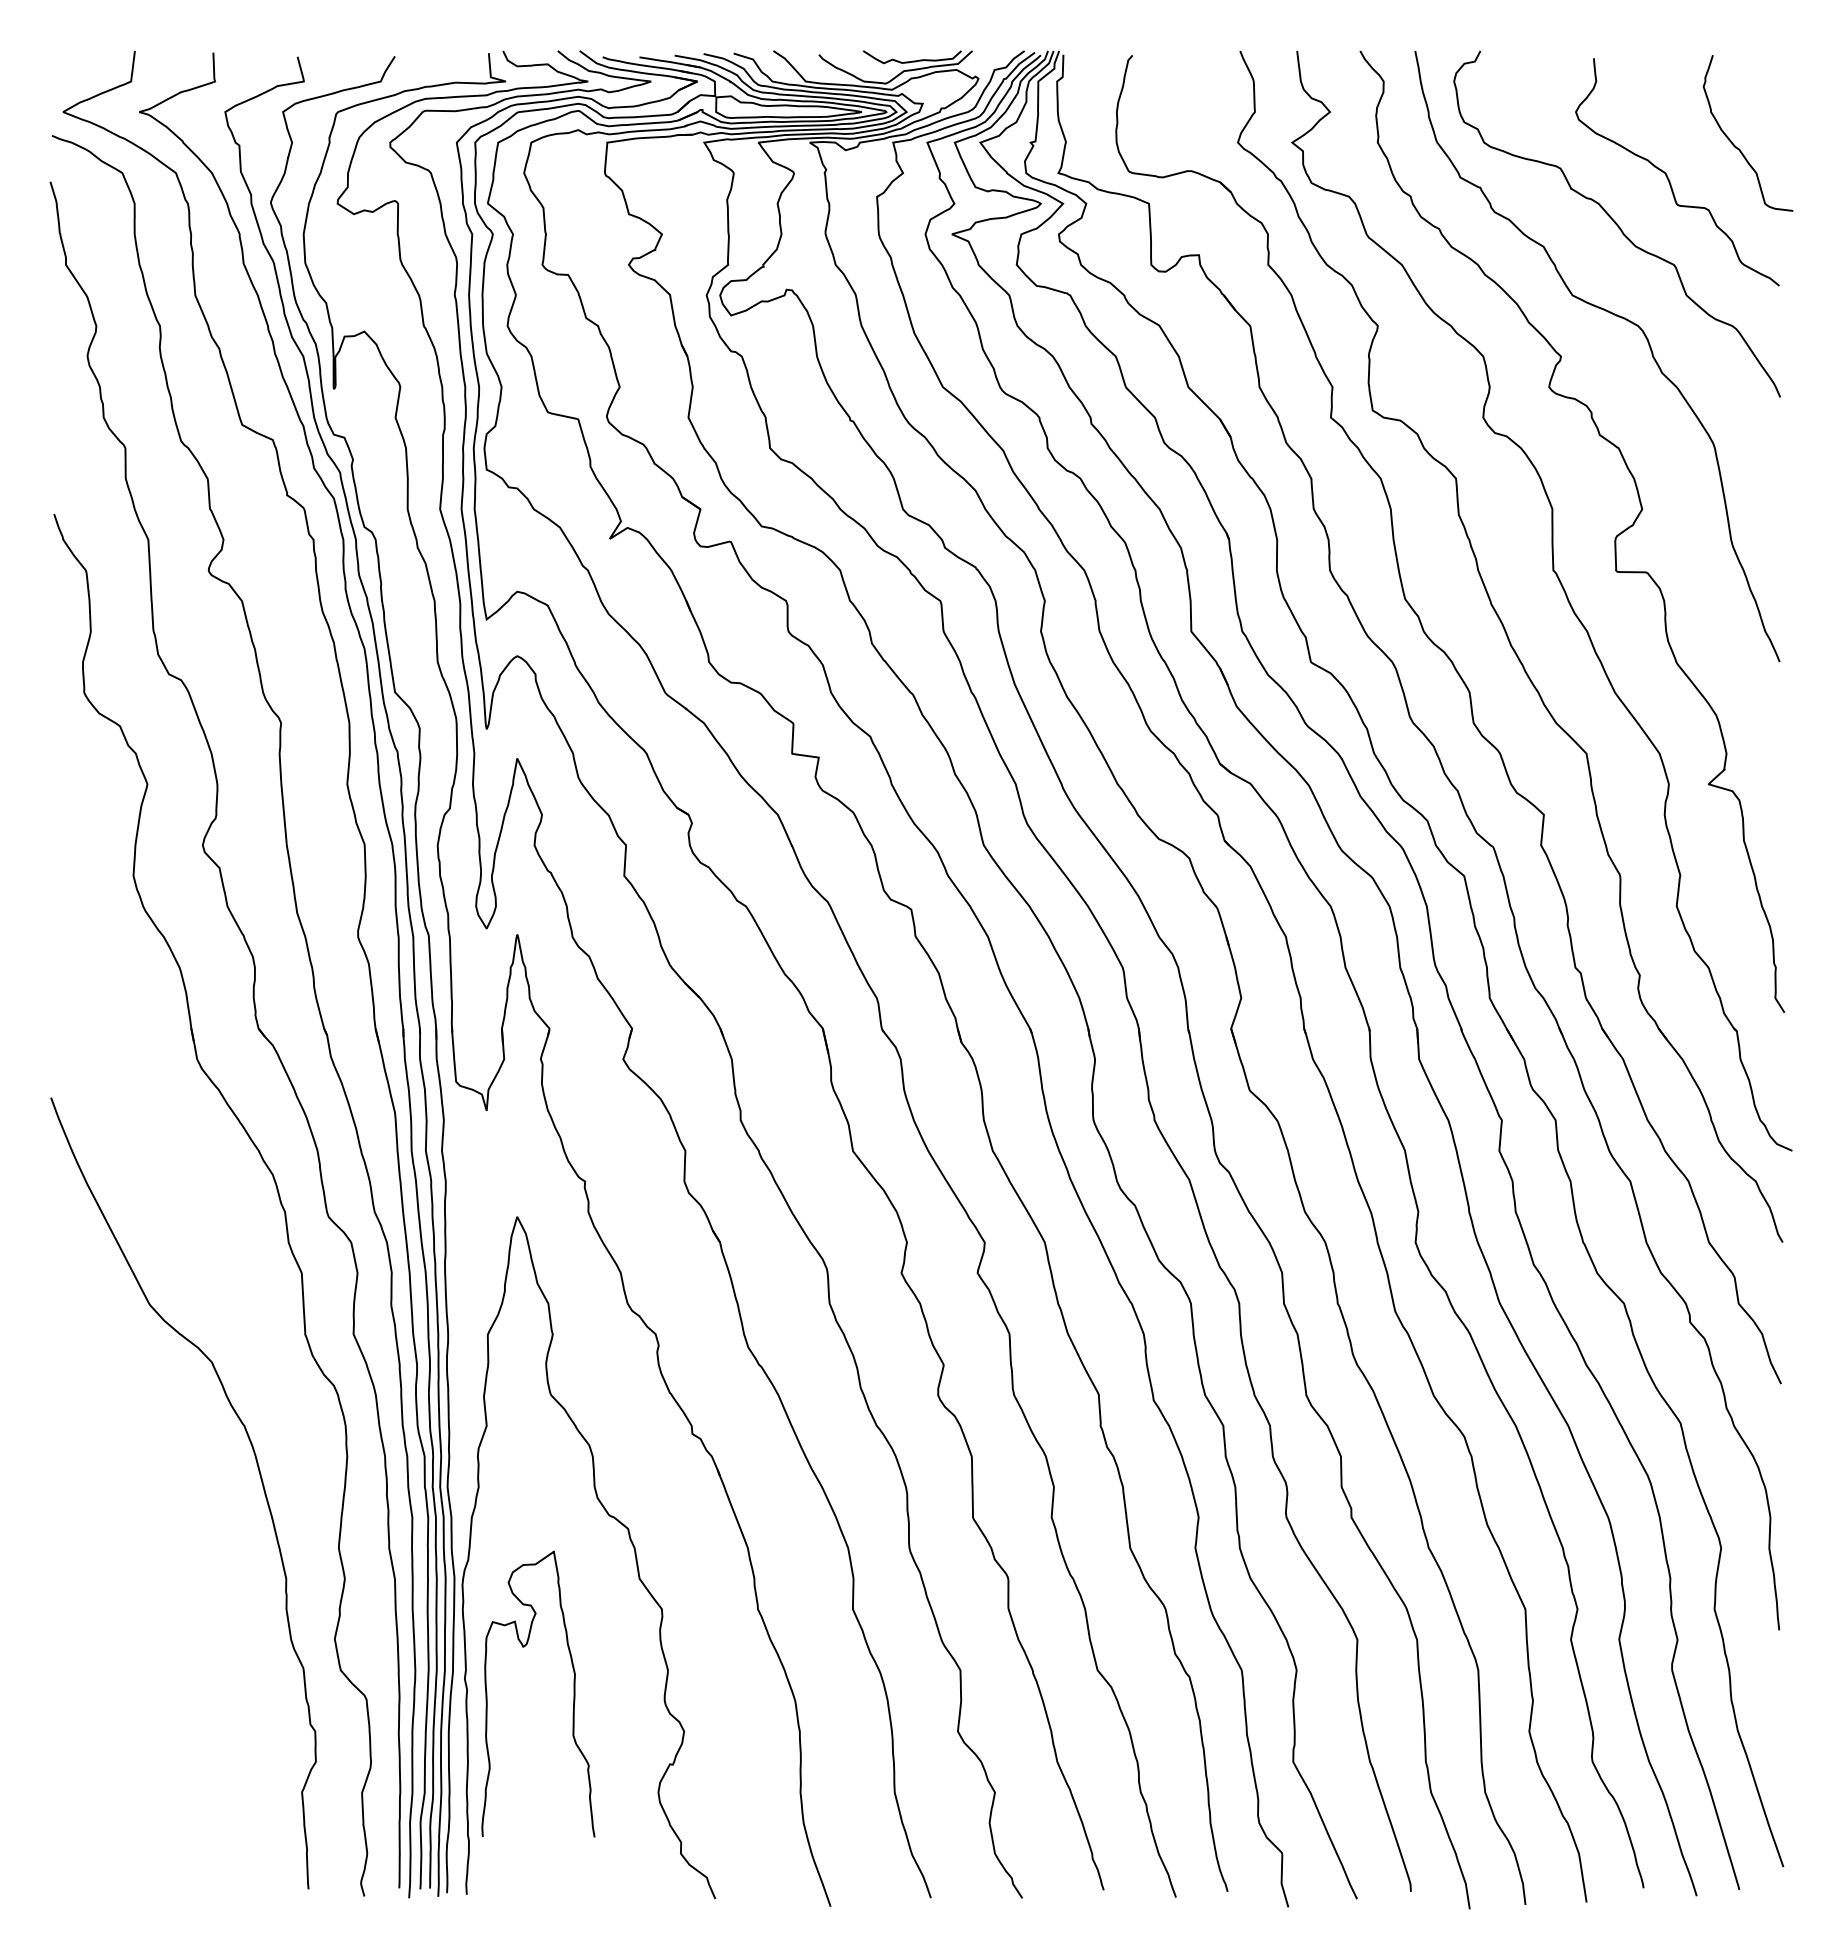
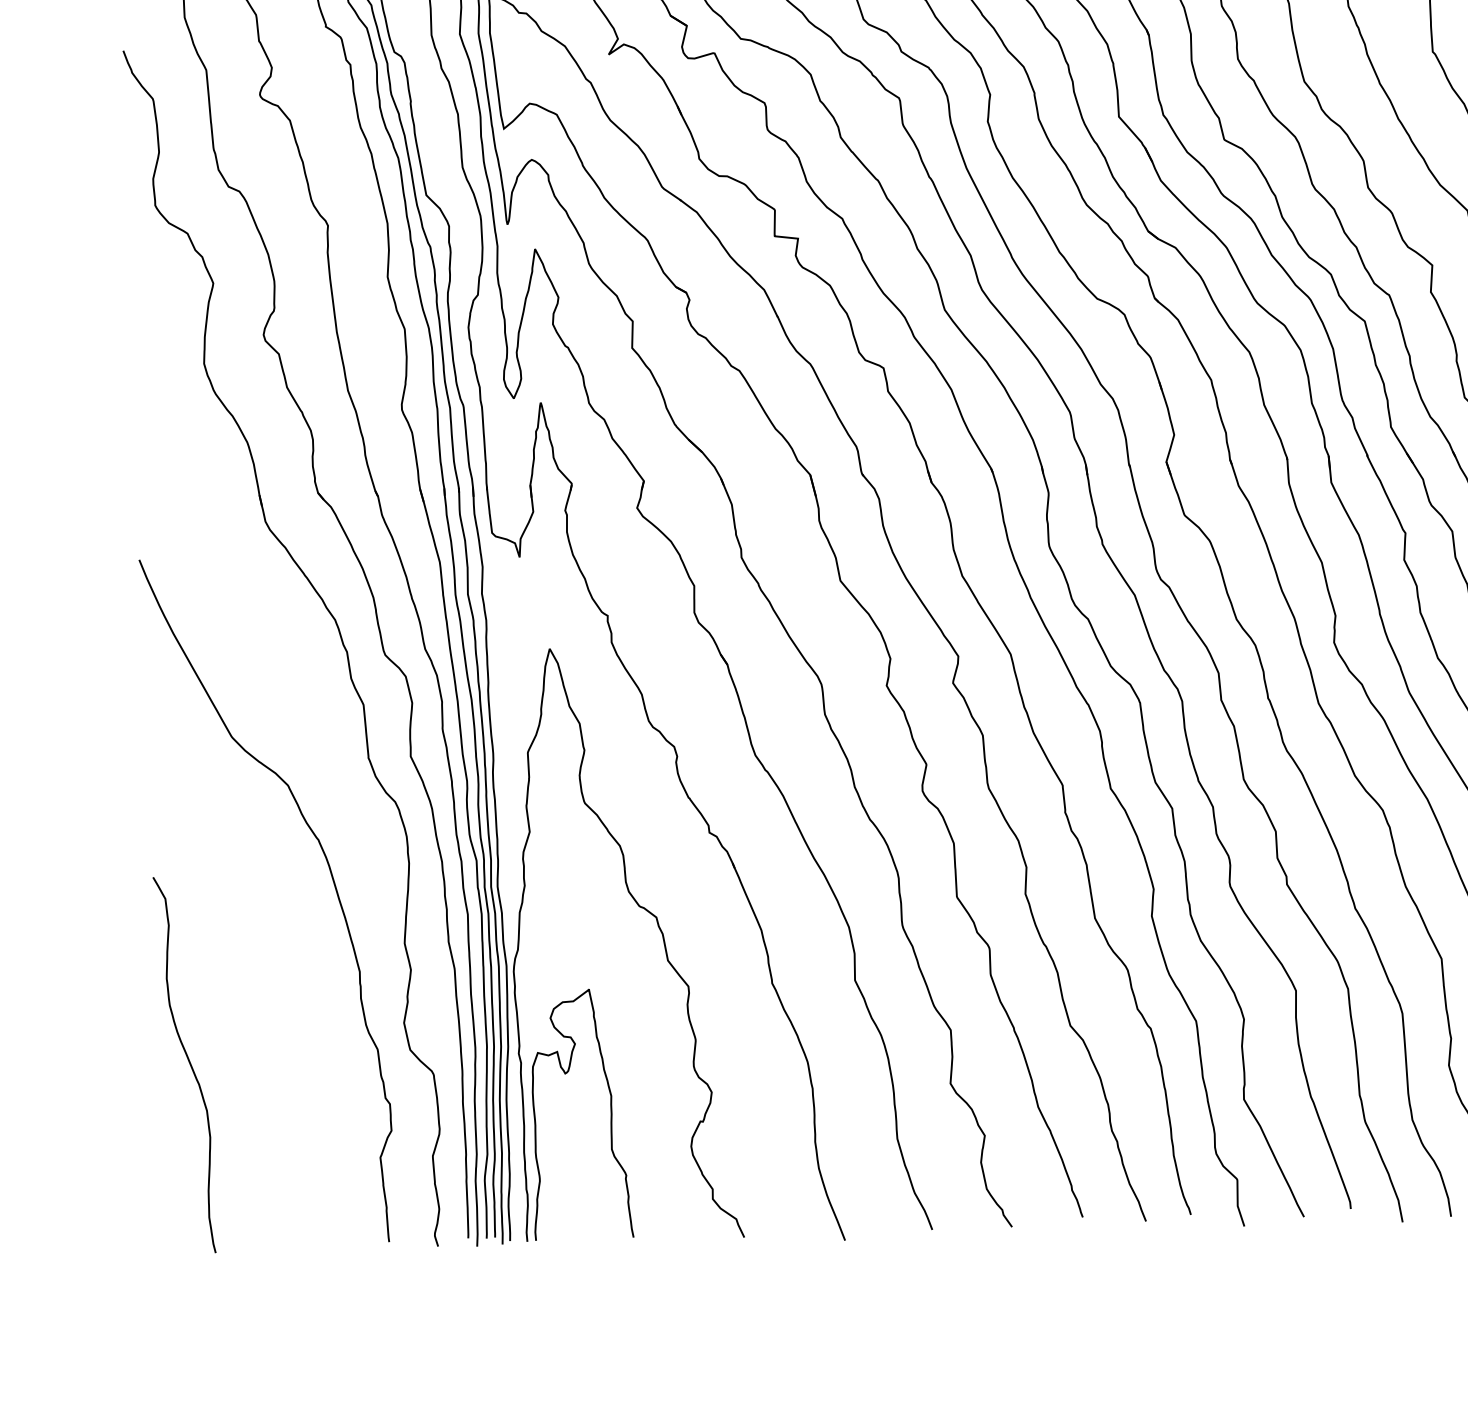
curve: (86, 1675) -> (188, 1062), added
curve: (573, 1693) -> (610, 1112), moved

